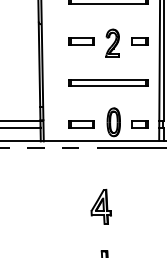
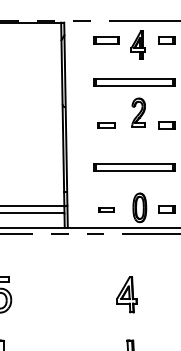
part: (81, 42) -> (106, 125), size x0.7
part: (112, 43) -> (138, 112), moved
part: (81, 123) -> (106, 209), size x0.6

